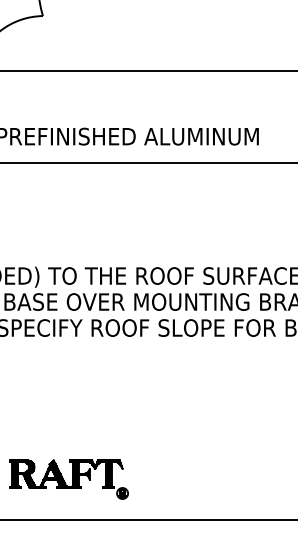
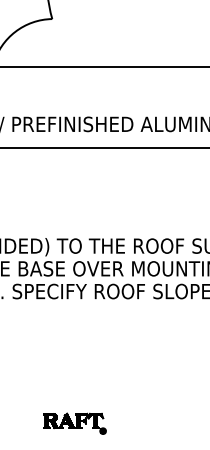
part: (68, 479) -> (74, 423), size x0.6

